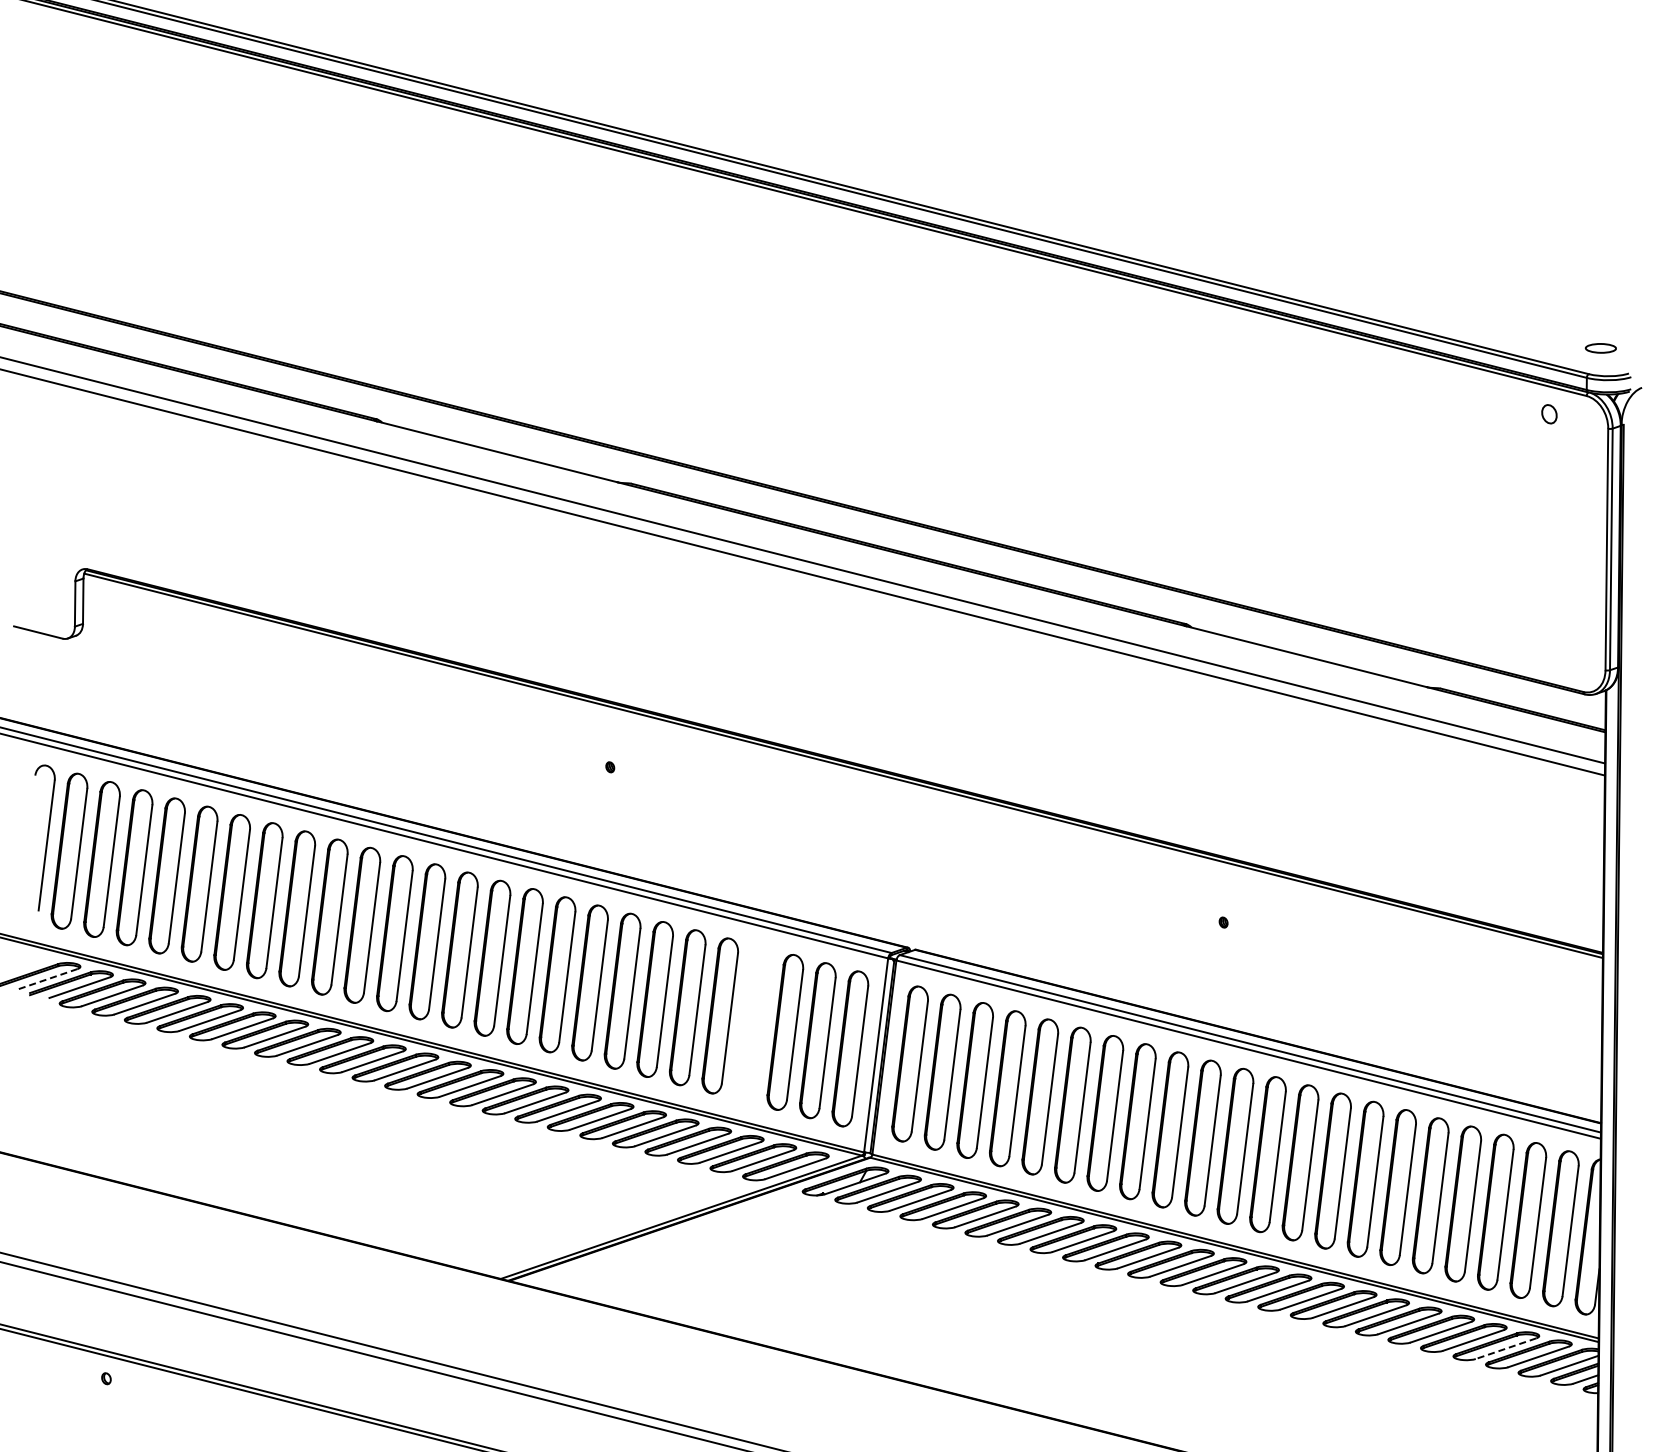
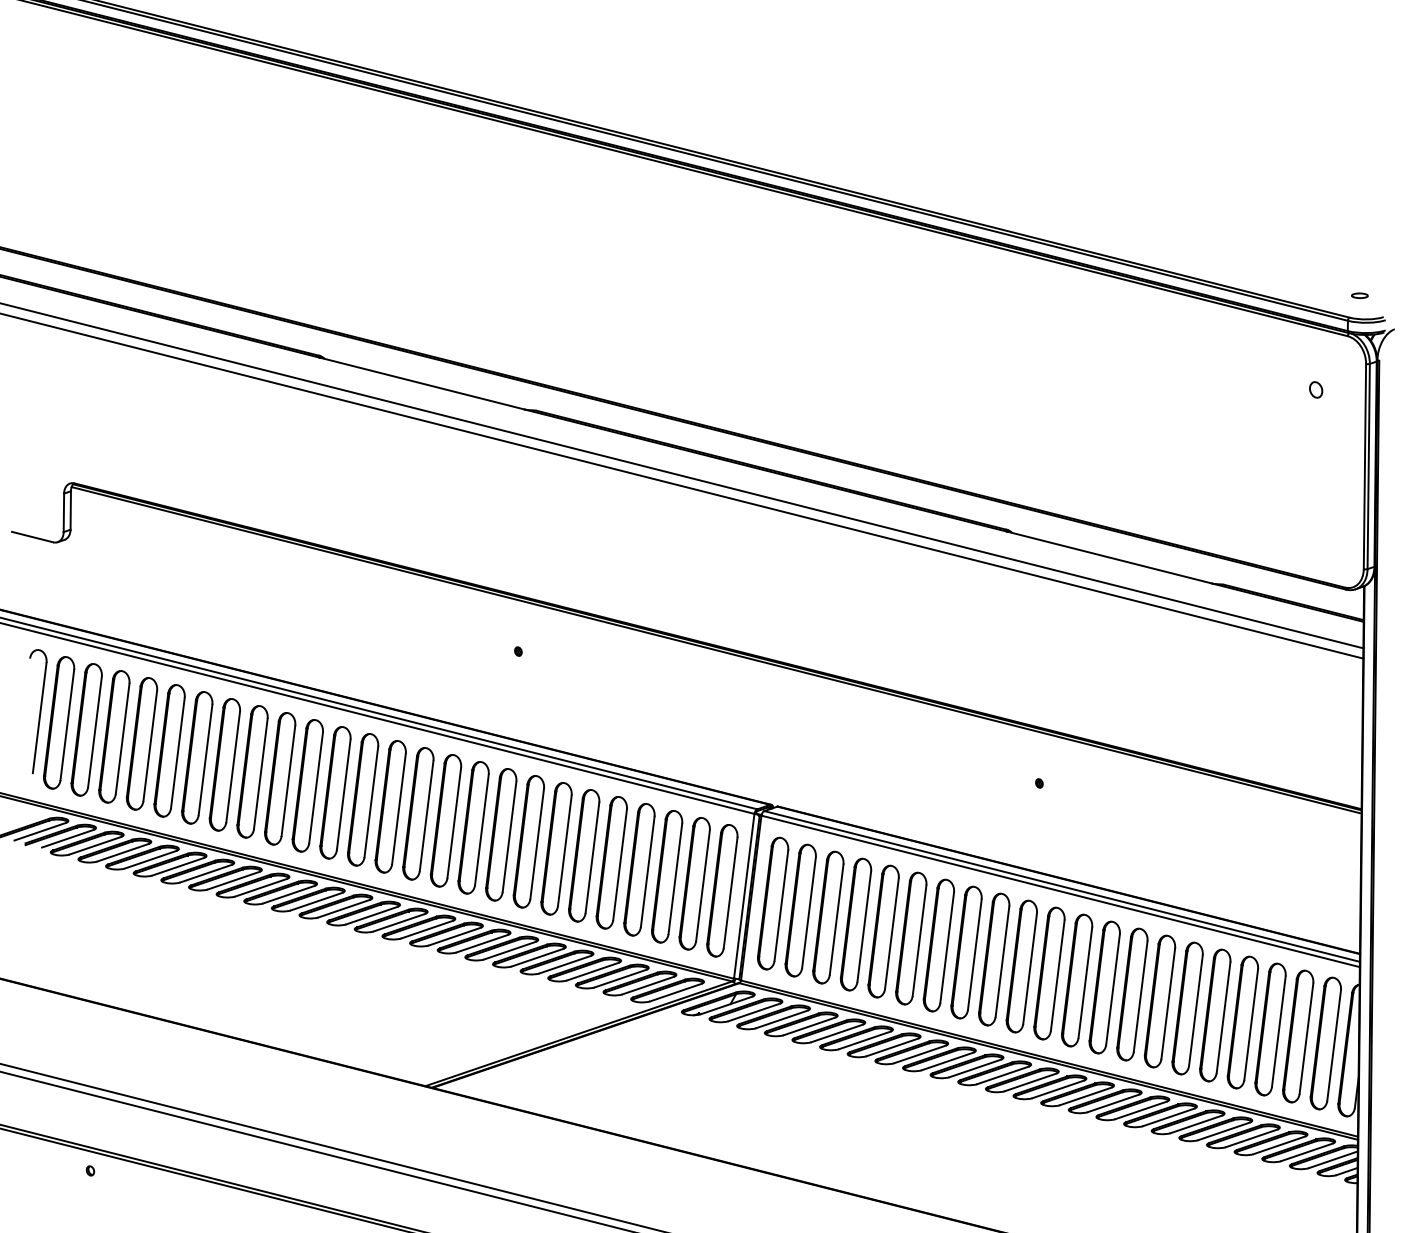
part: (1600, 348) -> (1359, 295), size x0.62
part: (1549, 414) -> (1316, 390), moved
line: (47, 979) -> (40, 831), dashed -> solid
part: (752, 1023) -> (639, 869), added
line: (1506, 1348) -> (1279, 1145), dashed -> solid

